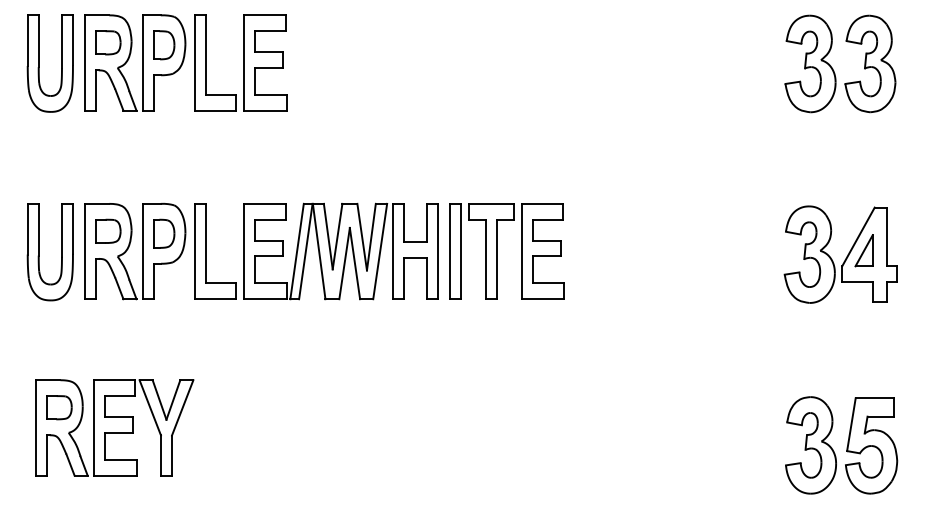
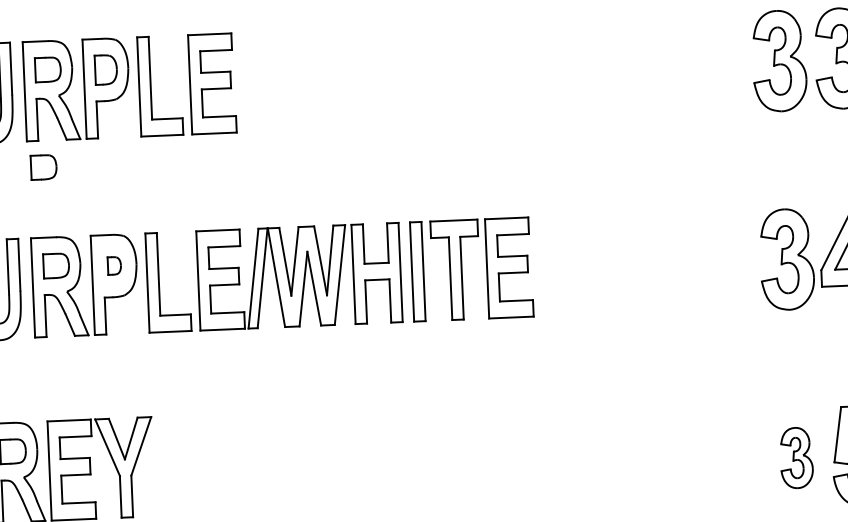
part: (100, 135) -> (43, 166), added
part: (164, 233) -> (114, 265), size x0.6
part: (810, 445) -> (796, 458), size x0.6

